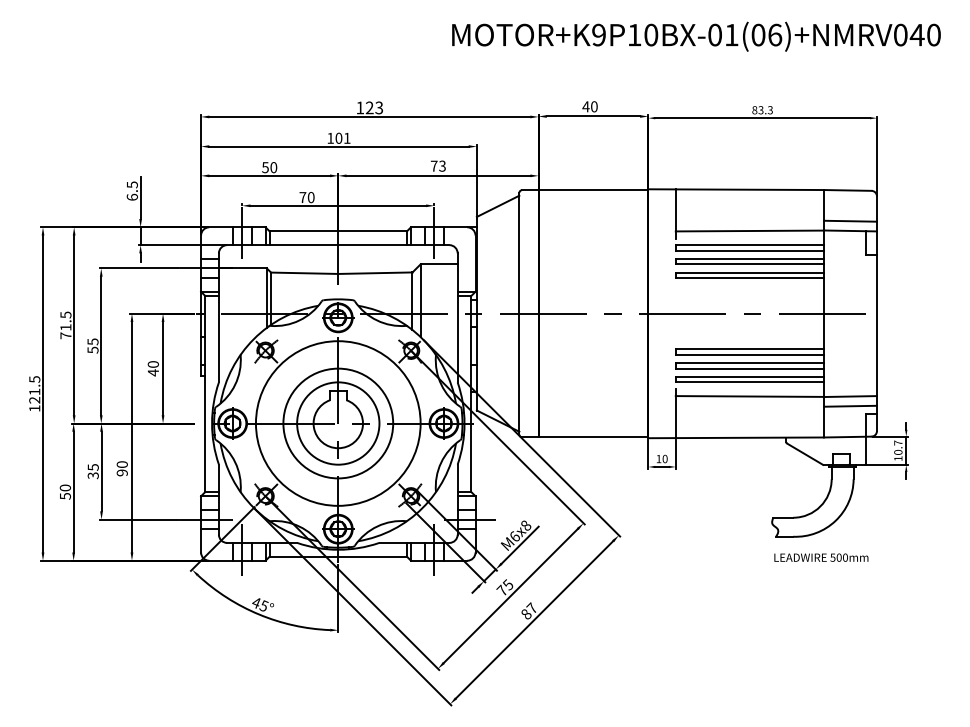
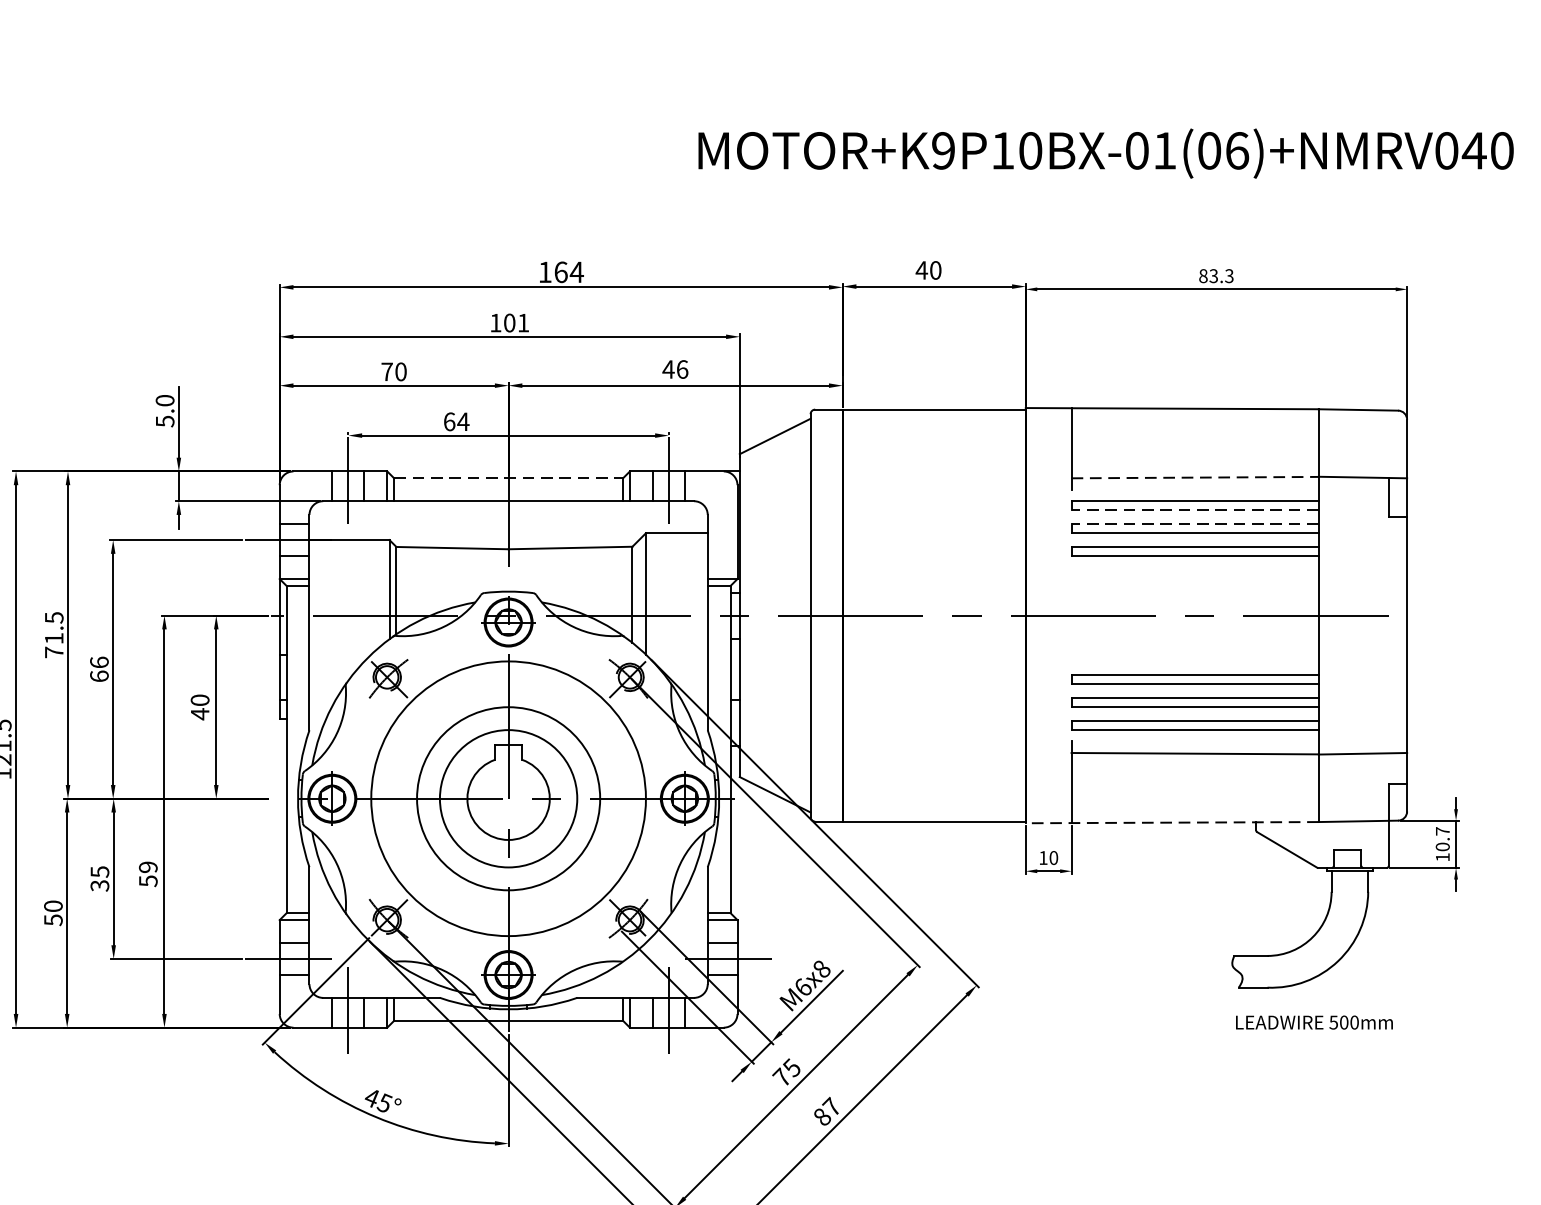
text: (374, 107) -> (568, 271), 123 -> 164
text: (437, 165) -> (674, 368), 73 -> 46
text: (265, 167) -> (387, 371), 50 -> 70
text: (131, 190) -> (163, 410), 6.5 -> 5.0
text: (306, 197) -> (455, 421), 70 -> 64
line: (849, 220) -> (1361, 460), removed
line: (338, 231) -> (508, 478), solid -> dashed
line: (750, 231) -> (1196, 478), solid -> dashed
line: (749, 250) -> (1194, 510), solid -> dashed
line: (749, 258) -> (1194, 523), solid -> dashed
text: (92, 345) -> (98, 668), 55 -> 66
line: (849, 405) -> (1361, 768), removed
line: (736, 437) -> (1172, 822), solid -> dashed
text: (121, 468) -> (146, 873), 90 -> 59

